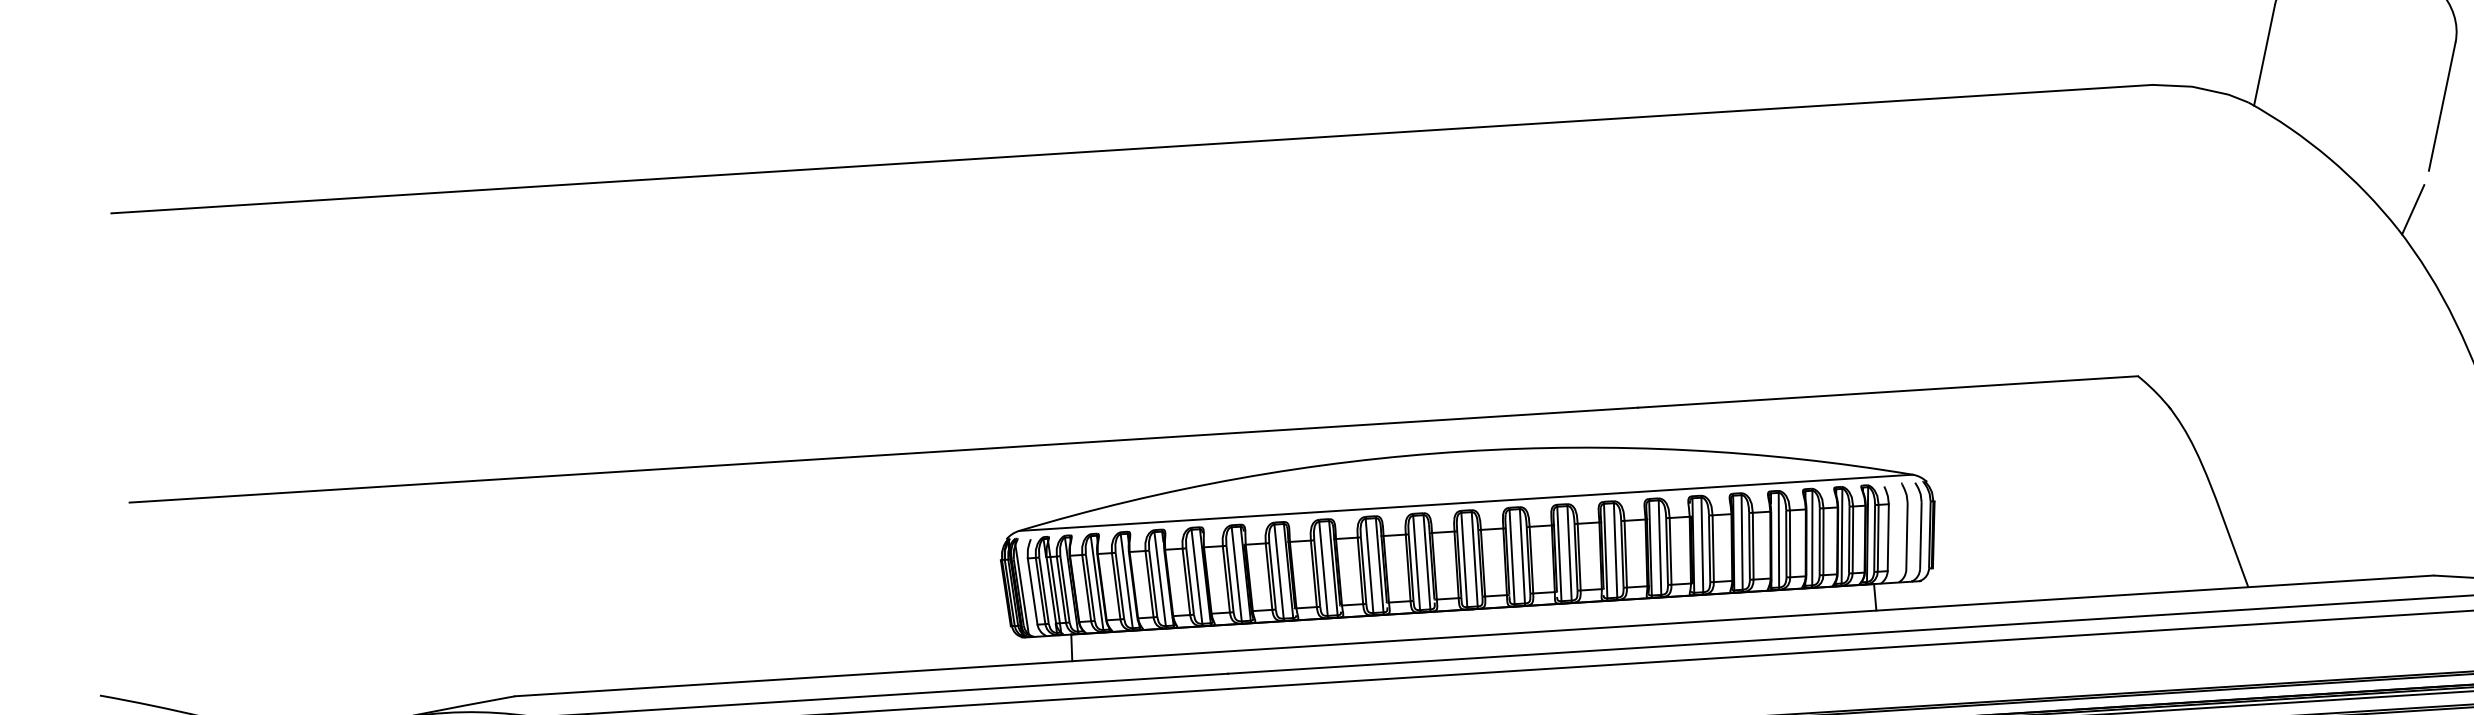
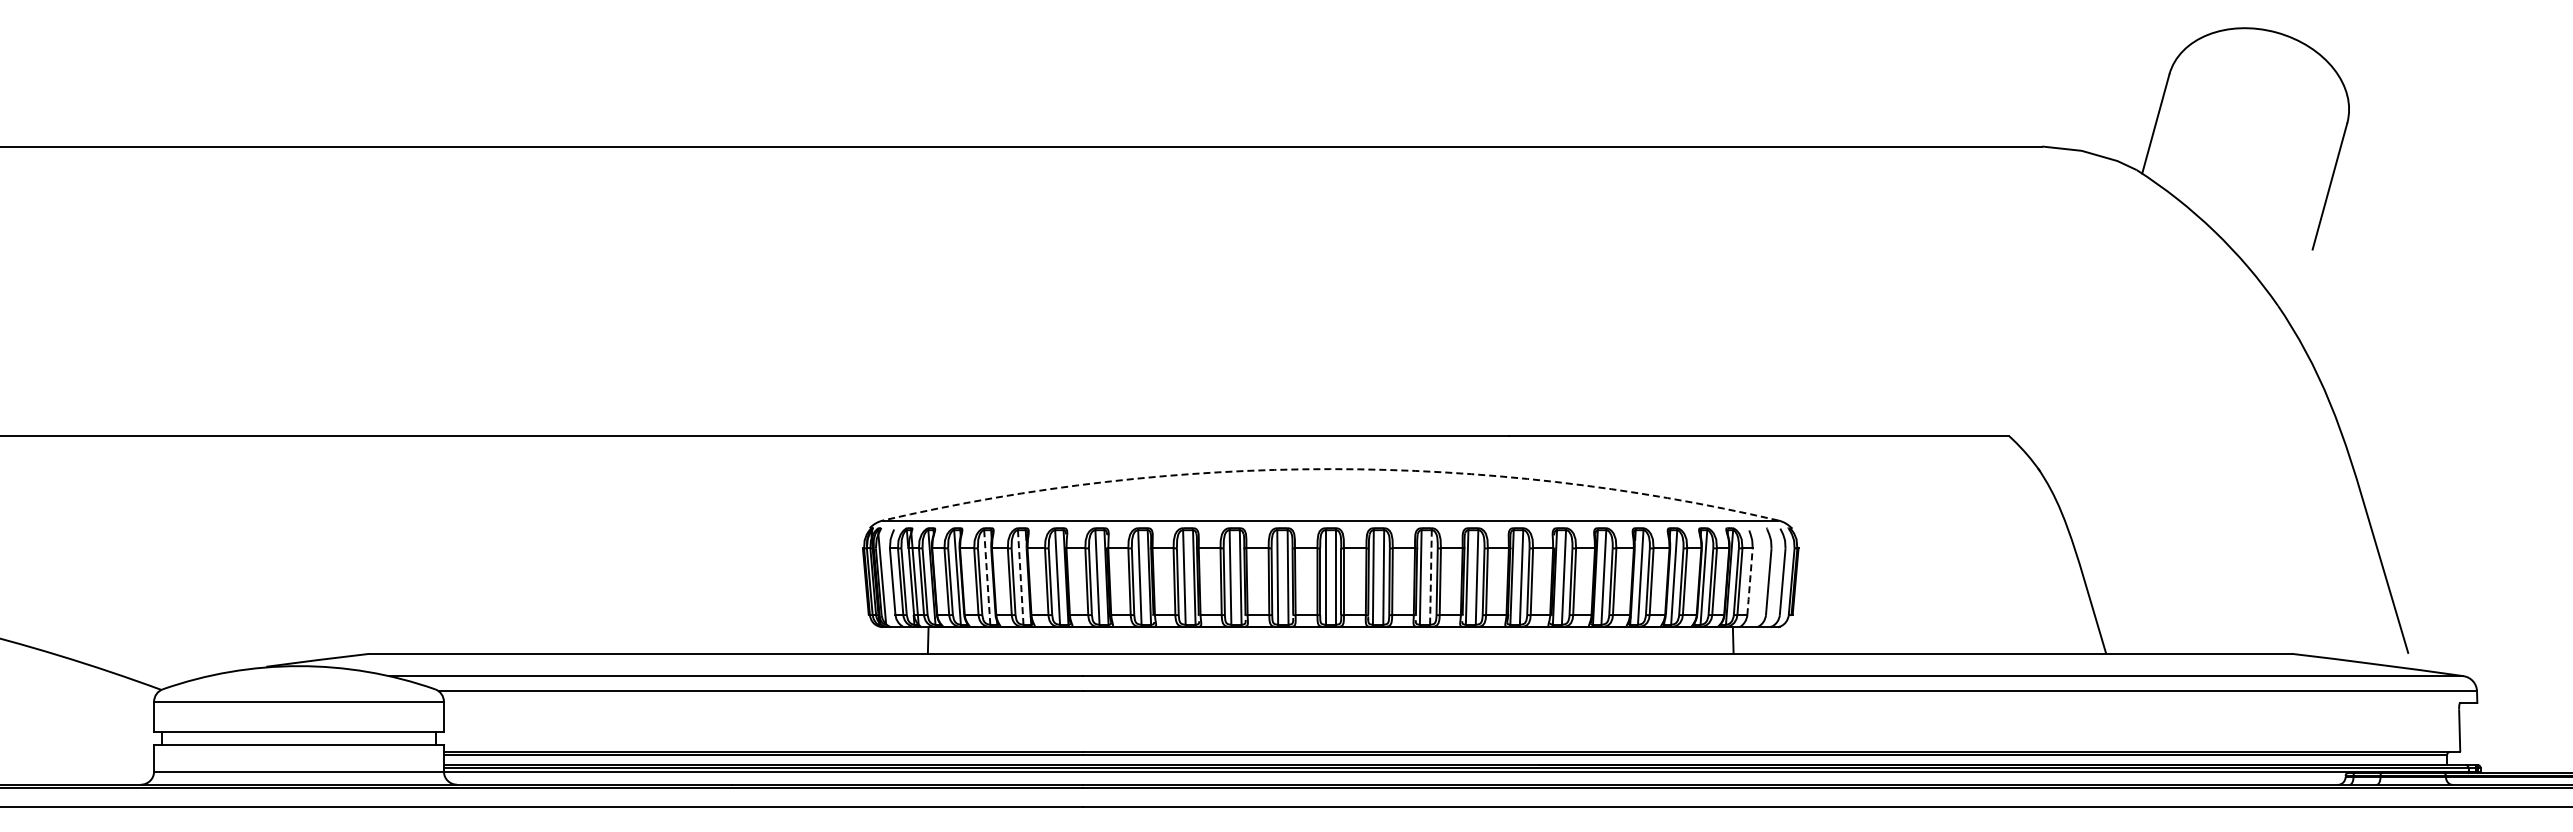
line: (2413, 209) -> (2294, 287), removed
arc: (1462, 451) -> (1330, 469), solid -> dashed
line: (1888, 537) -> (1750, 581), solid -> dashed
line: (1569, 552) -> (1430, 576), solid -> dashed
line: (1159, 579) -> (1020, 577), solid -> dashed
line: (1126, 581) -> (987, 577), solid -> dashed

